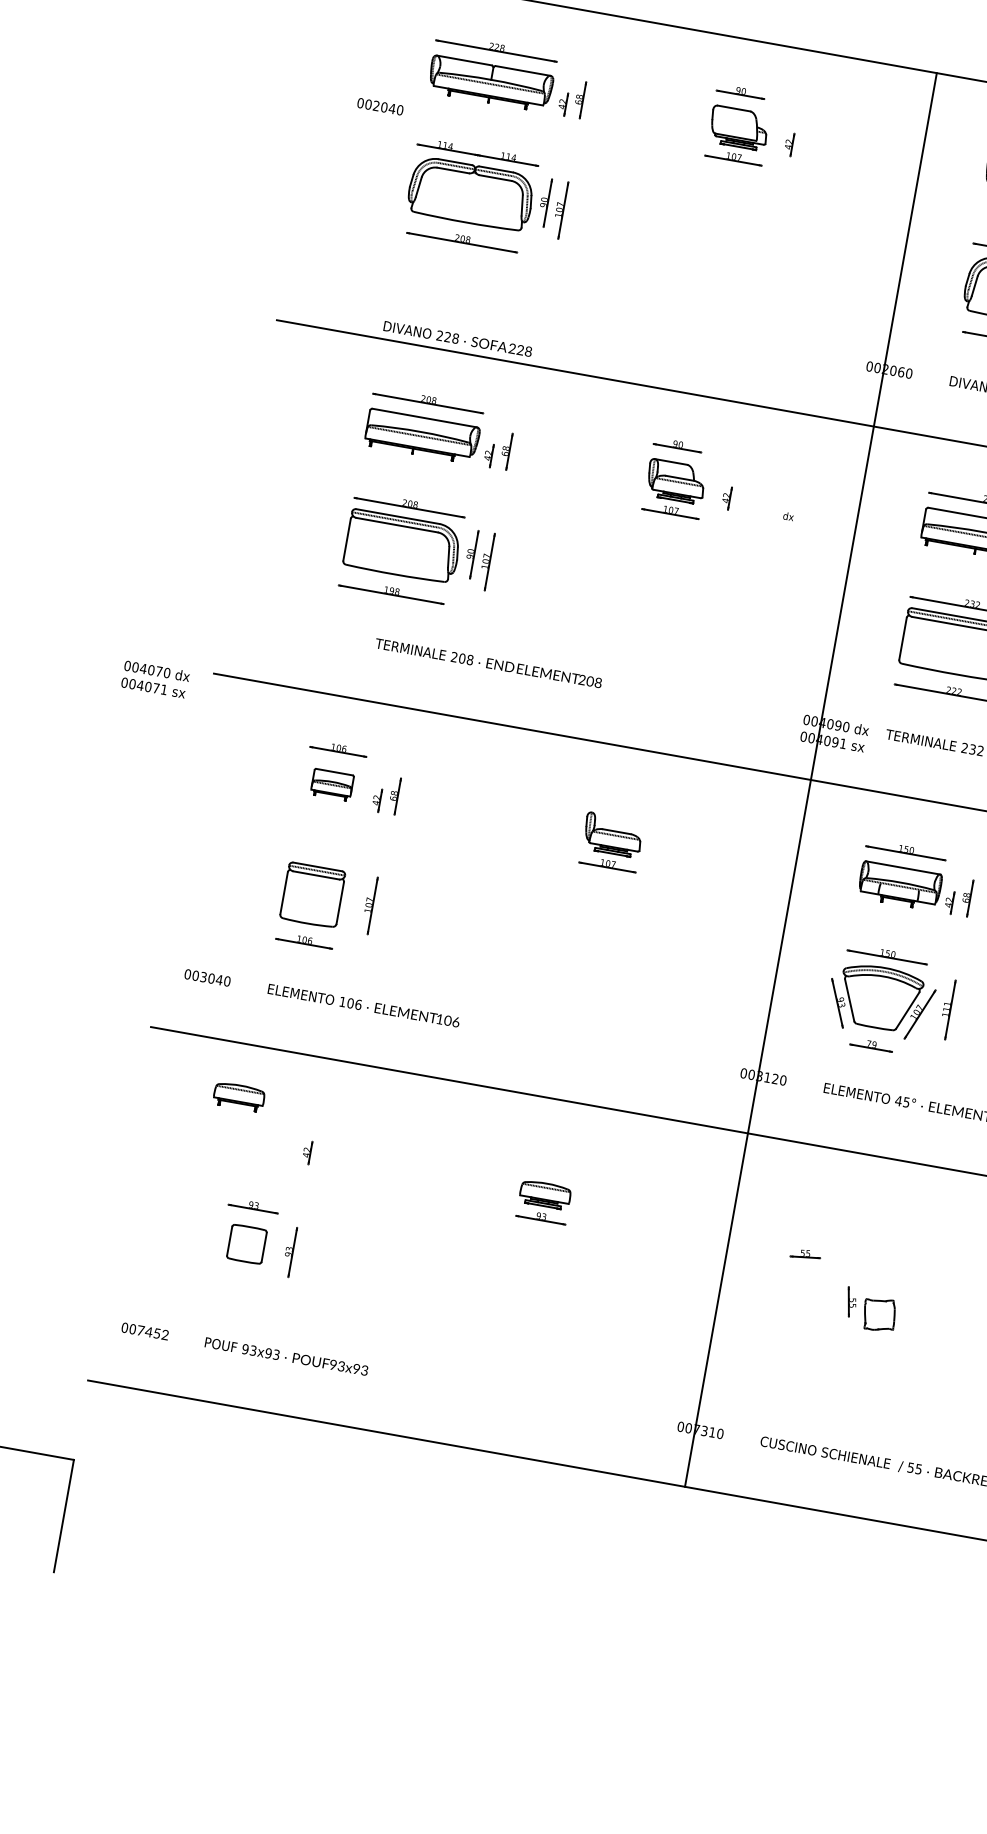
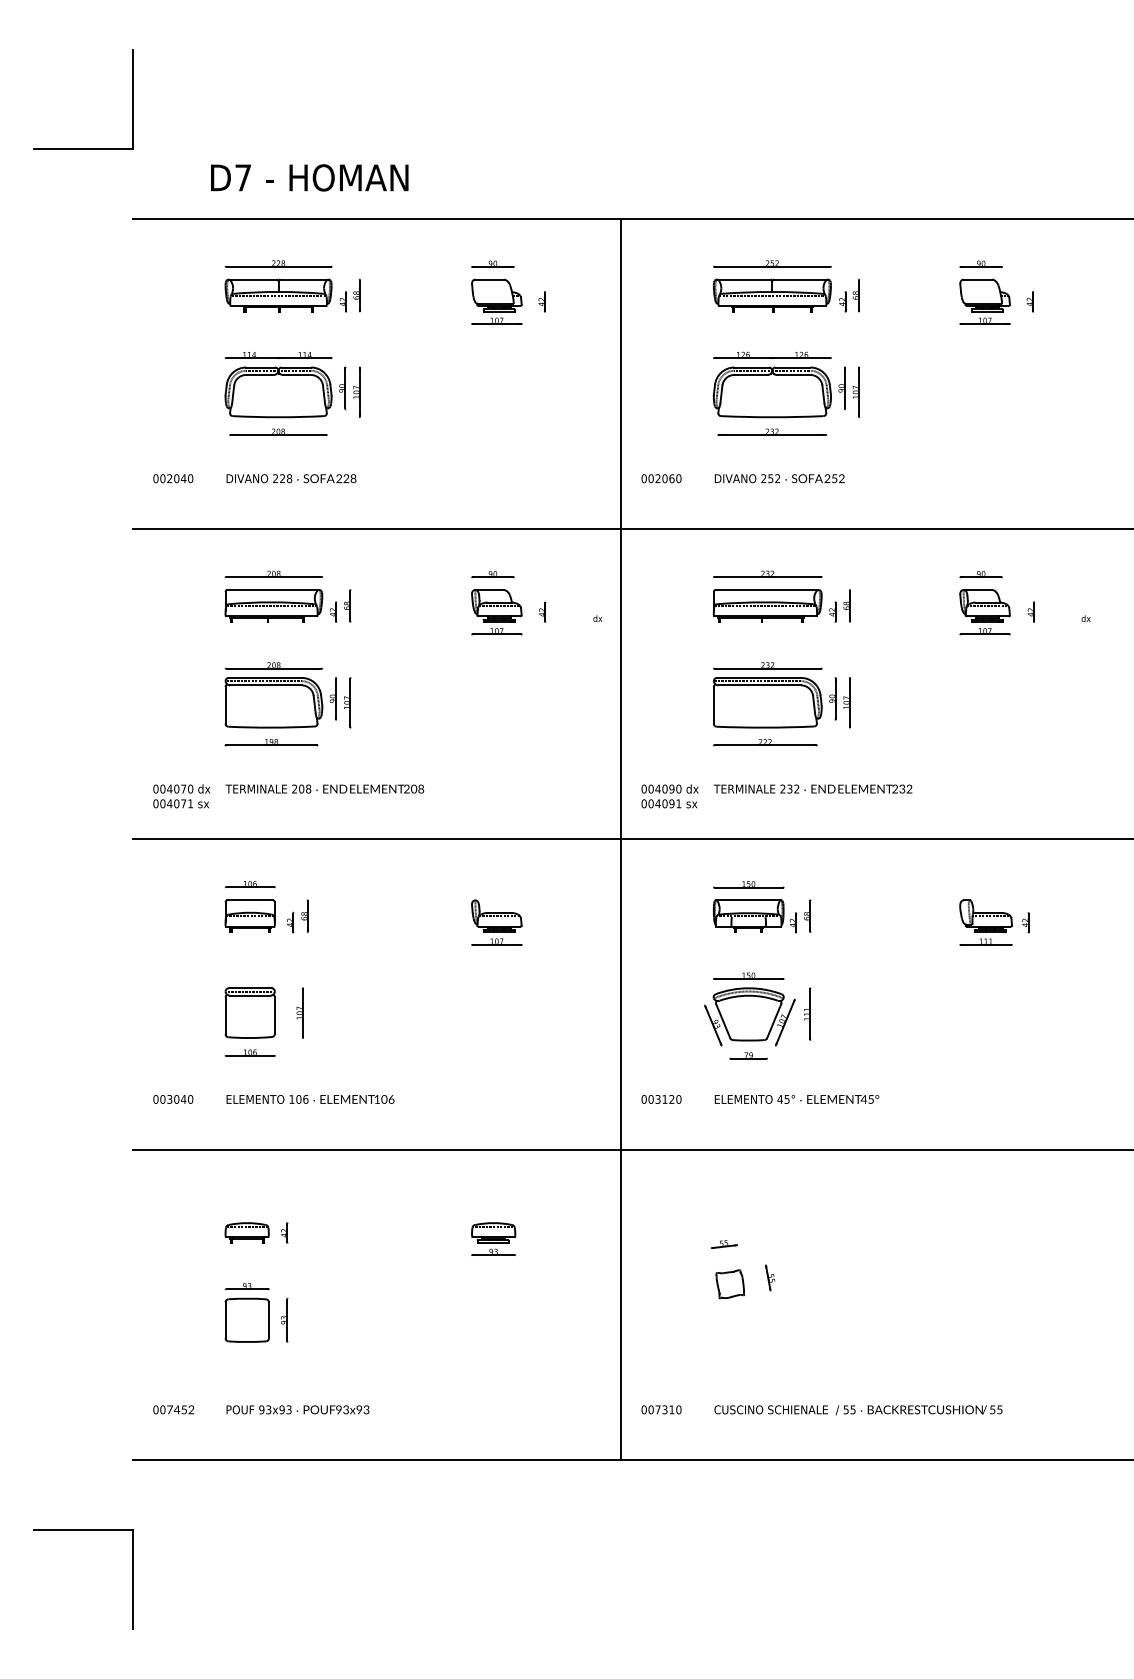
text: (380, 106) -> (173, 478), moved
text: (457, 338) -> (291, 478), moved
text: (488, 662) -> (324, 788), moved
text: (155, 679) -> (181, 796), moved
line: (810, 779) -> (620, 839), moved
part: (331, 783) -> (249, 915), size x1.43
part: (238, 1096) -> (246, 1232), moved
part: (246, 1243) -> (246, 1319), size x1.43
part: (879, 1315) -> (730, 1284), moved

